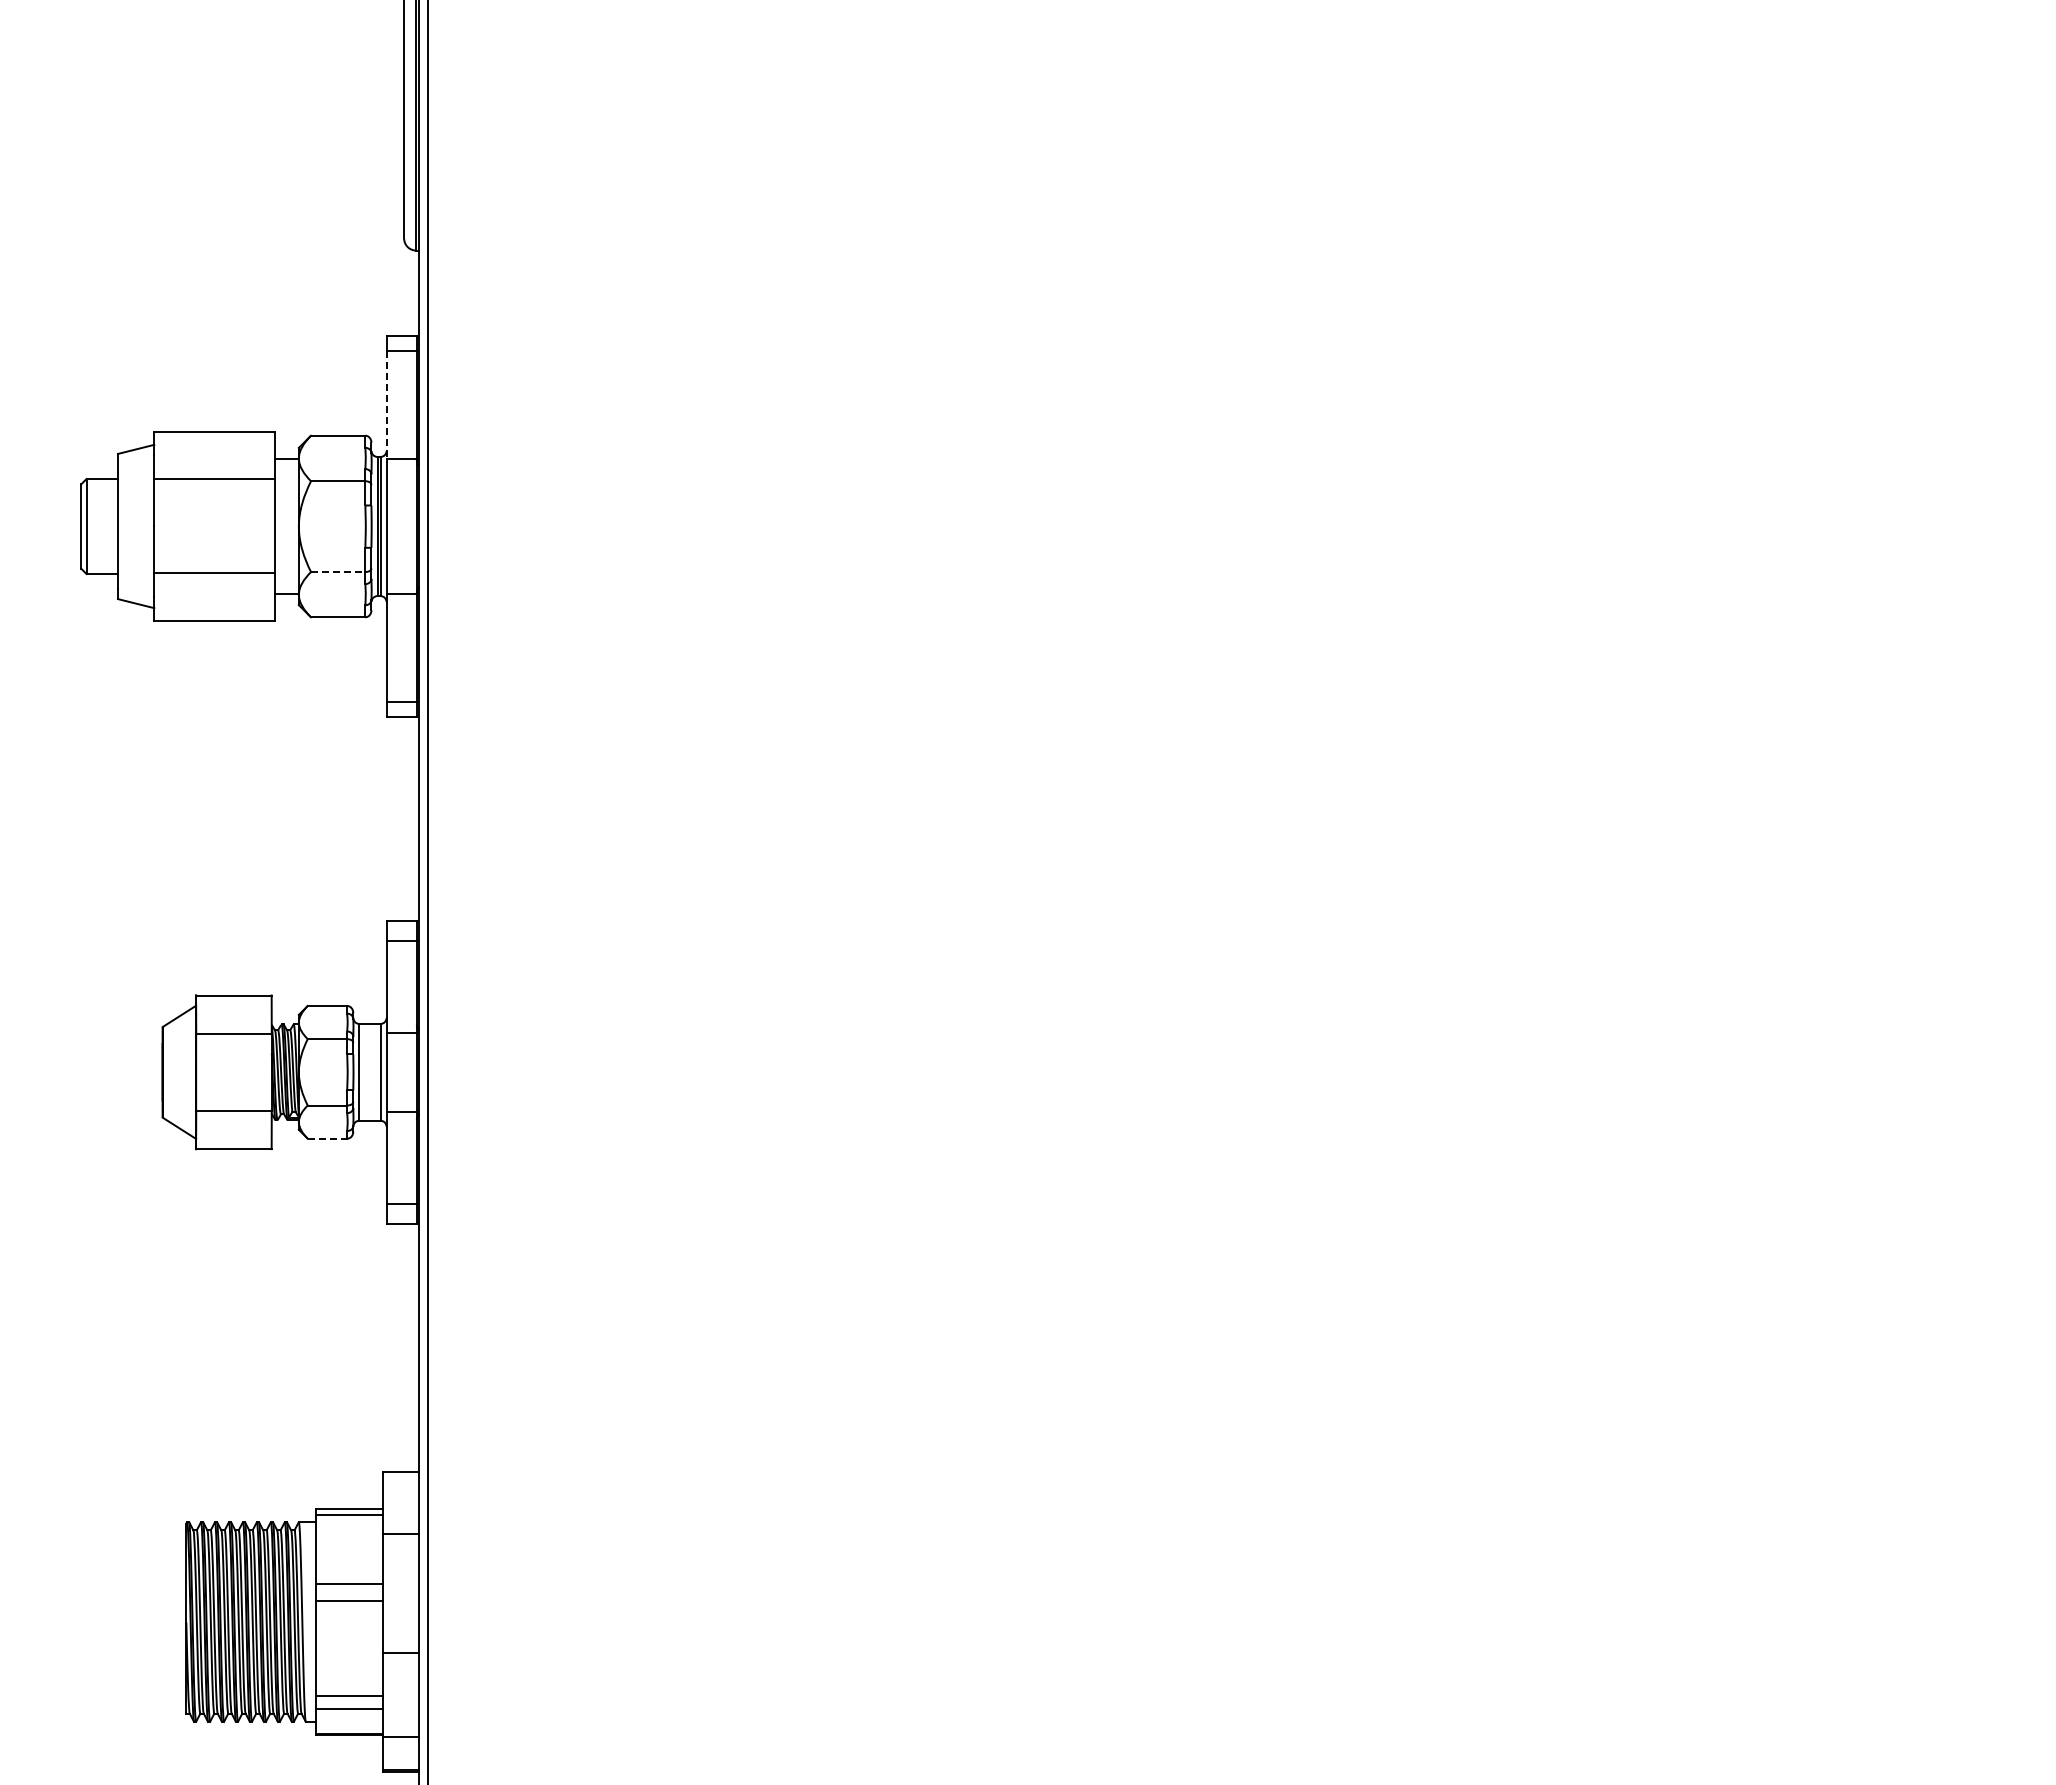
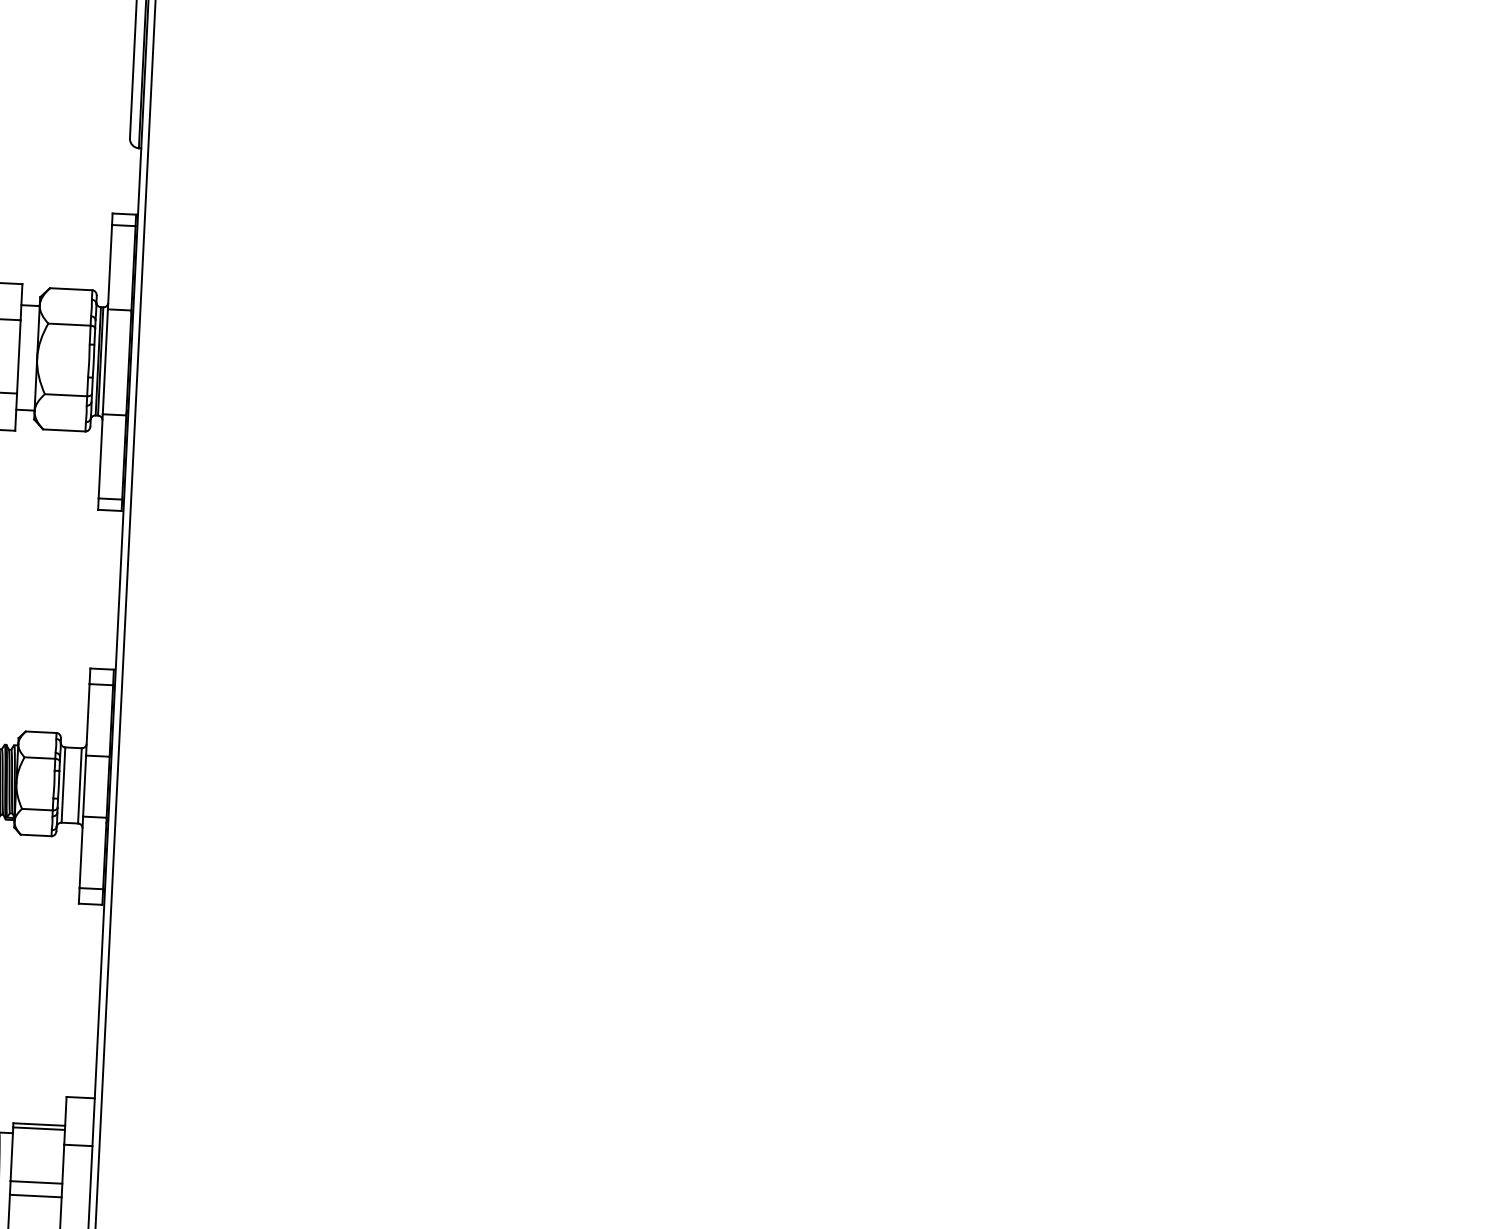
line: (386, 405) -> (109, 267), dashed -> solid
line: (338, 572) -> (66, 395), dashed -> solid
line: (327, 1138) -> (36, 835), dashed -> solid

